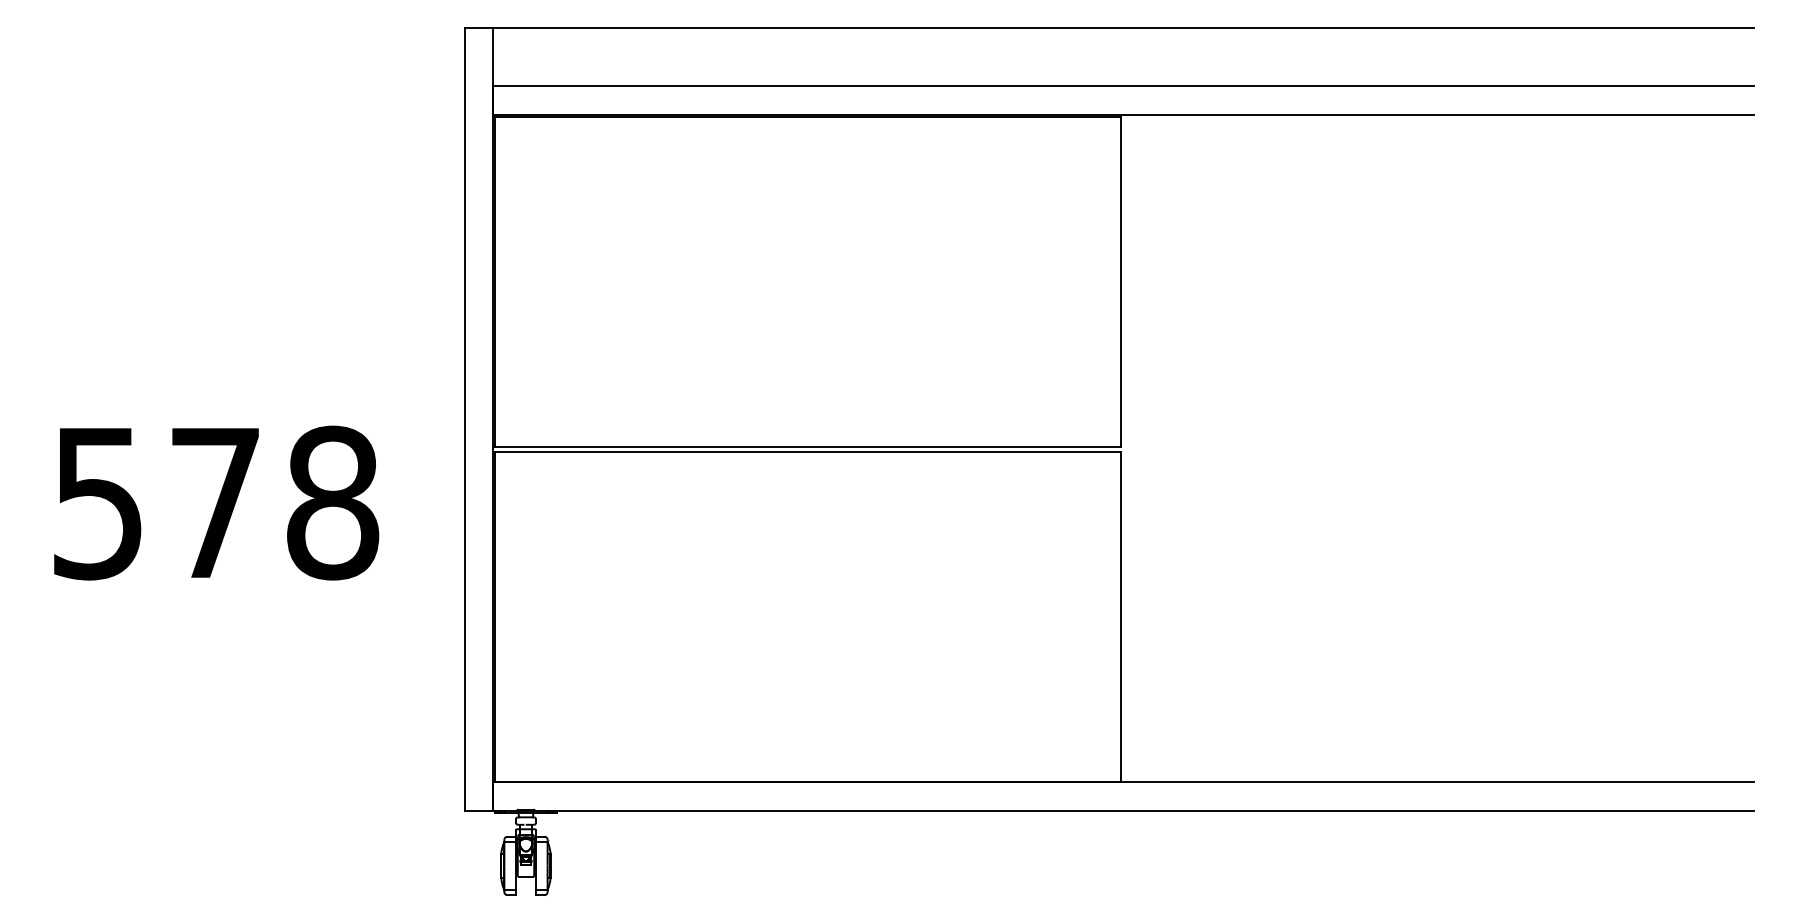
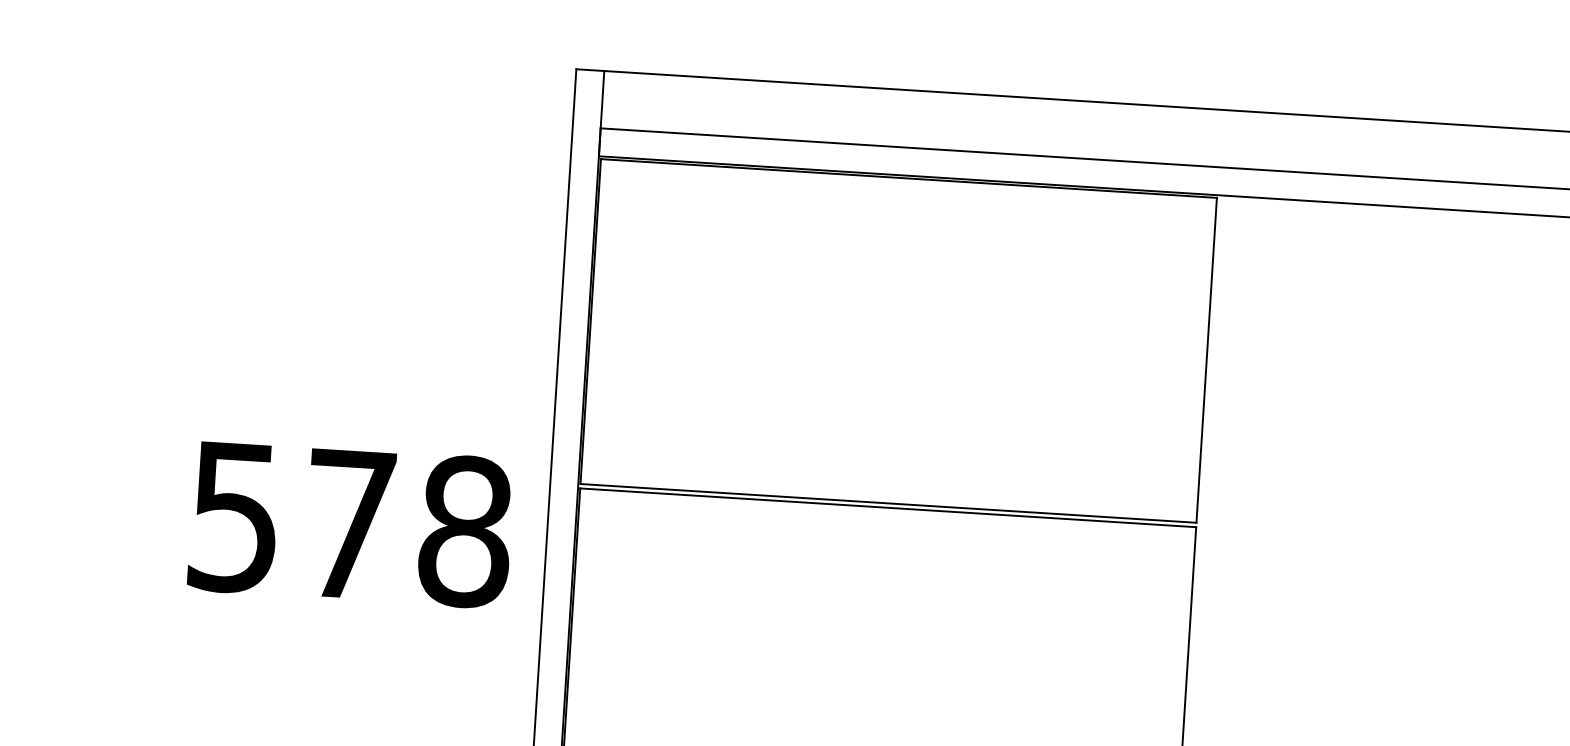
text: (216, 502) -> (350, 524), moved

